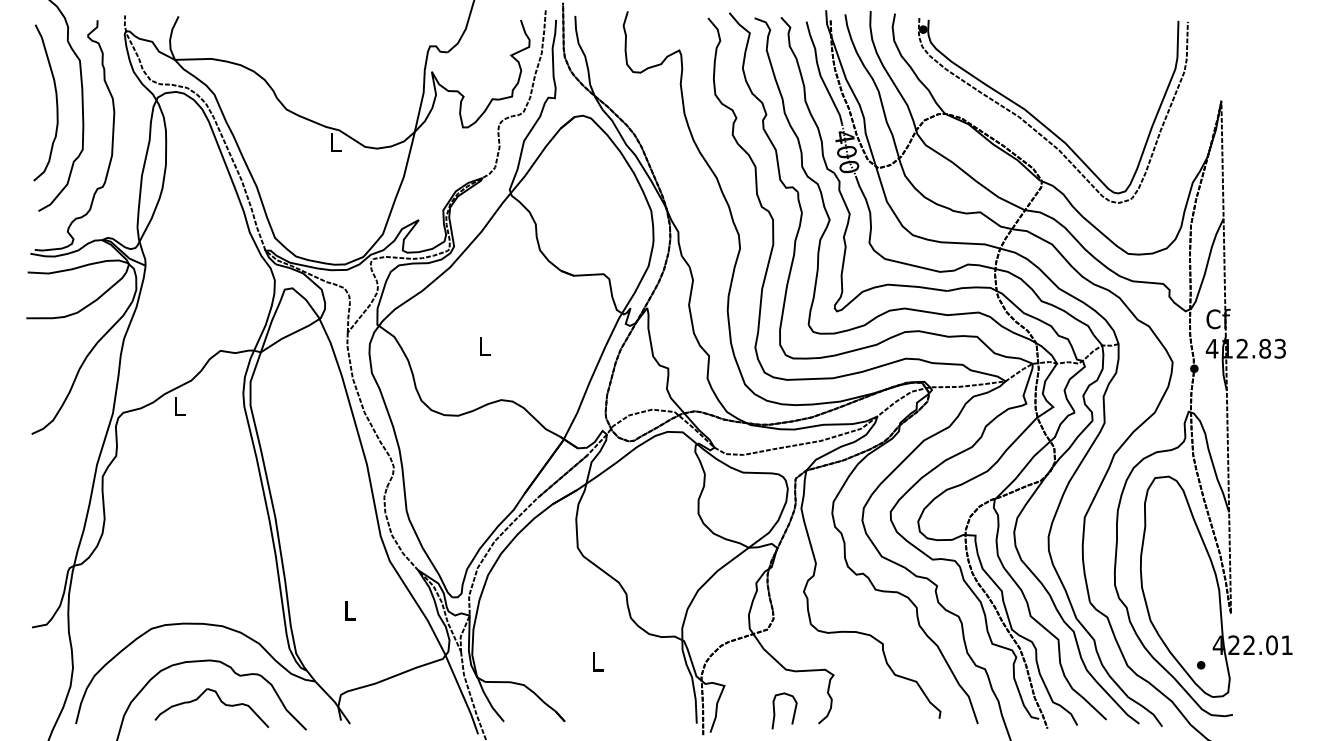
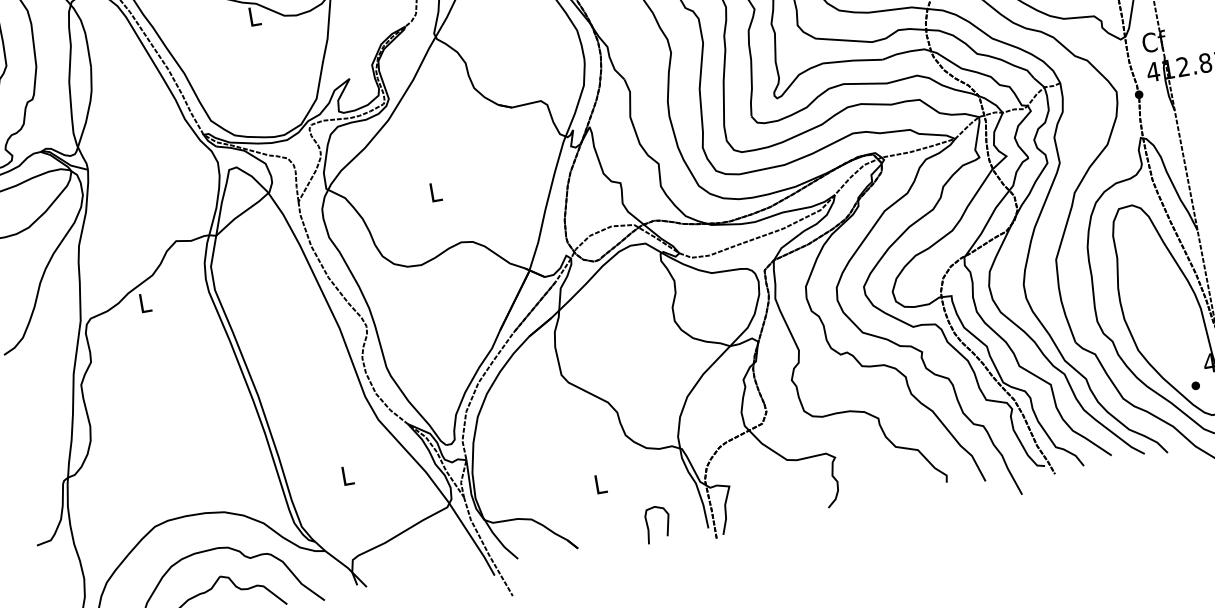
curve: (775, 712) -> (649, 527), moved

